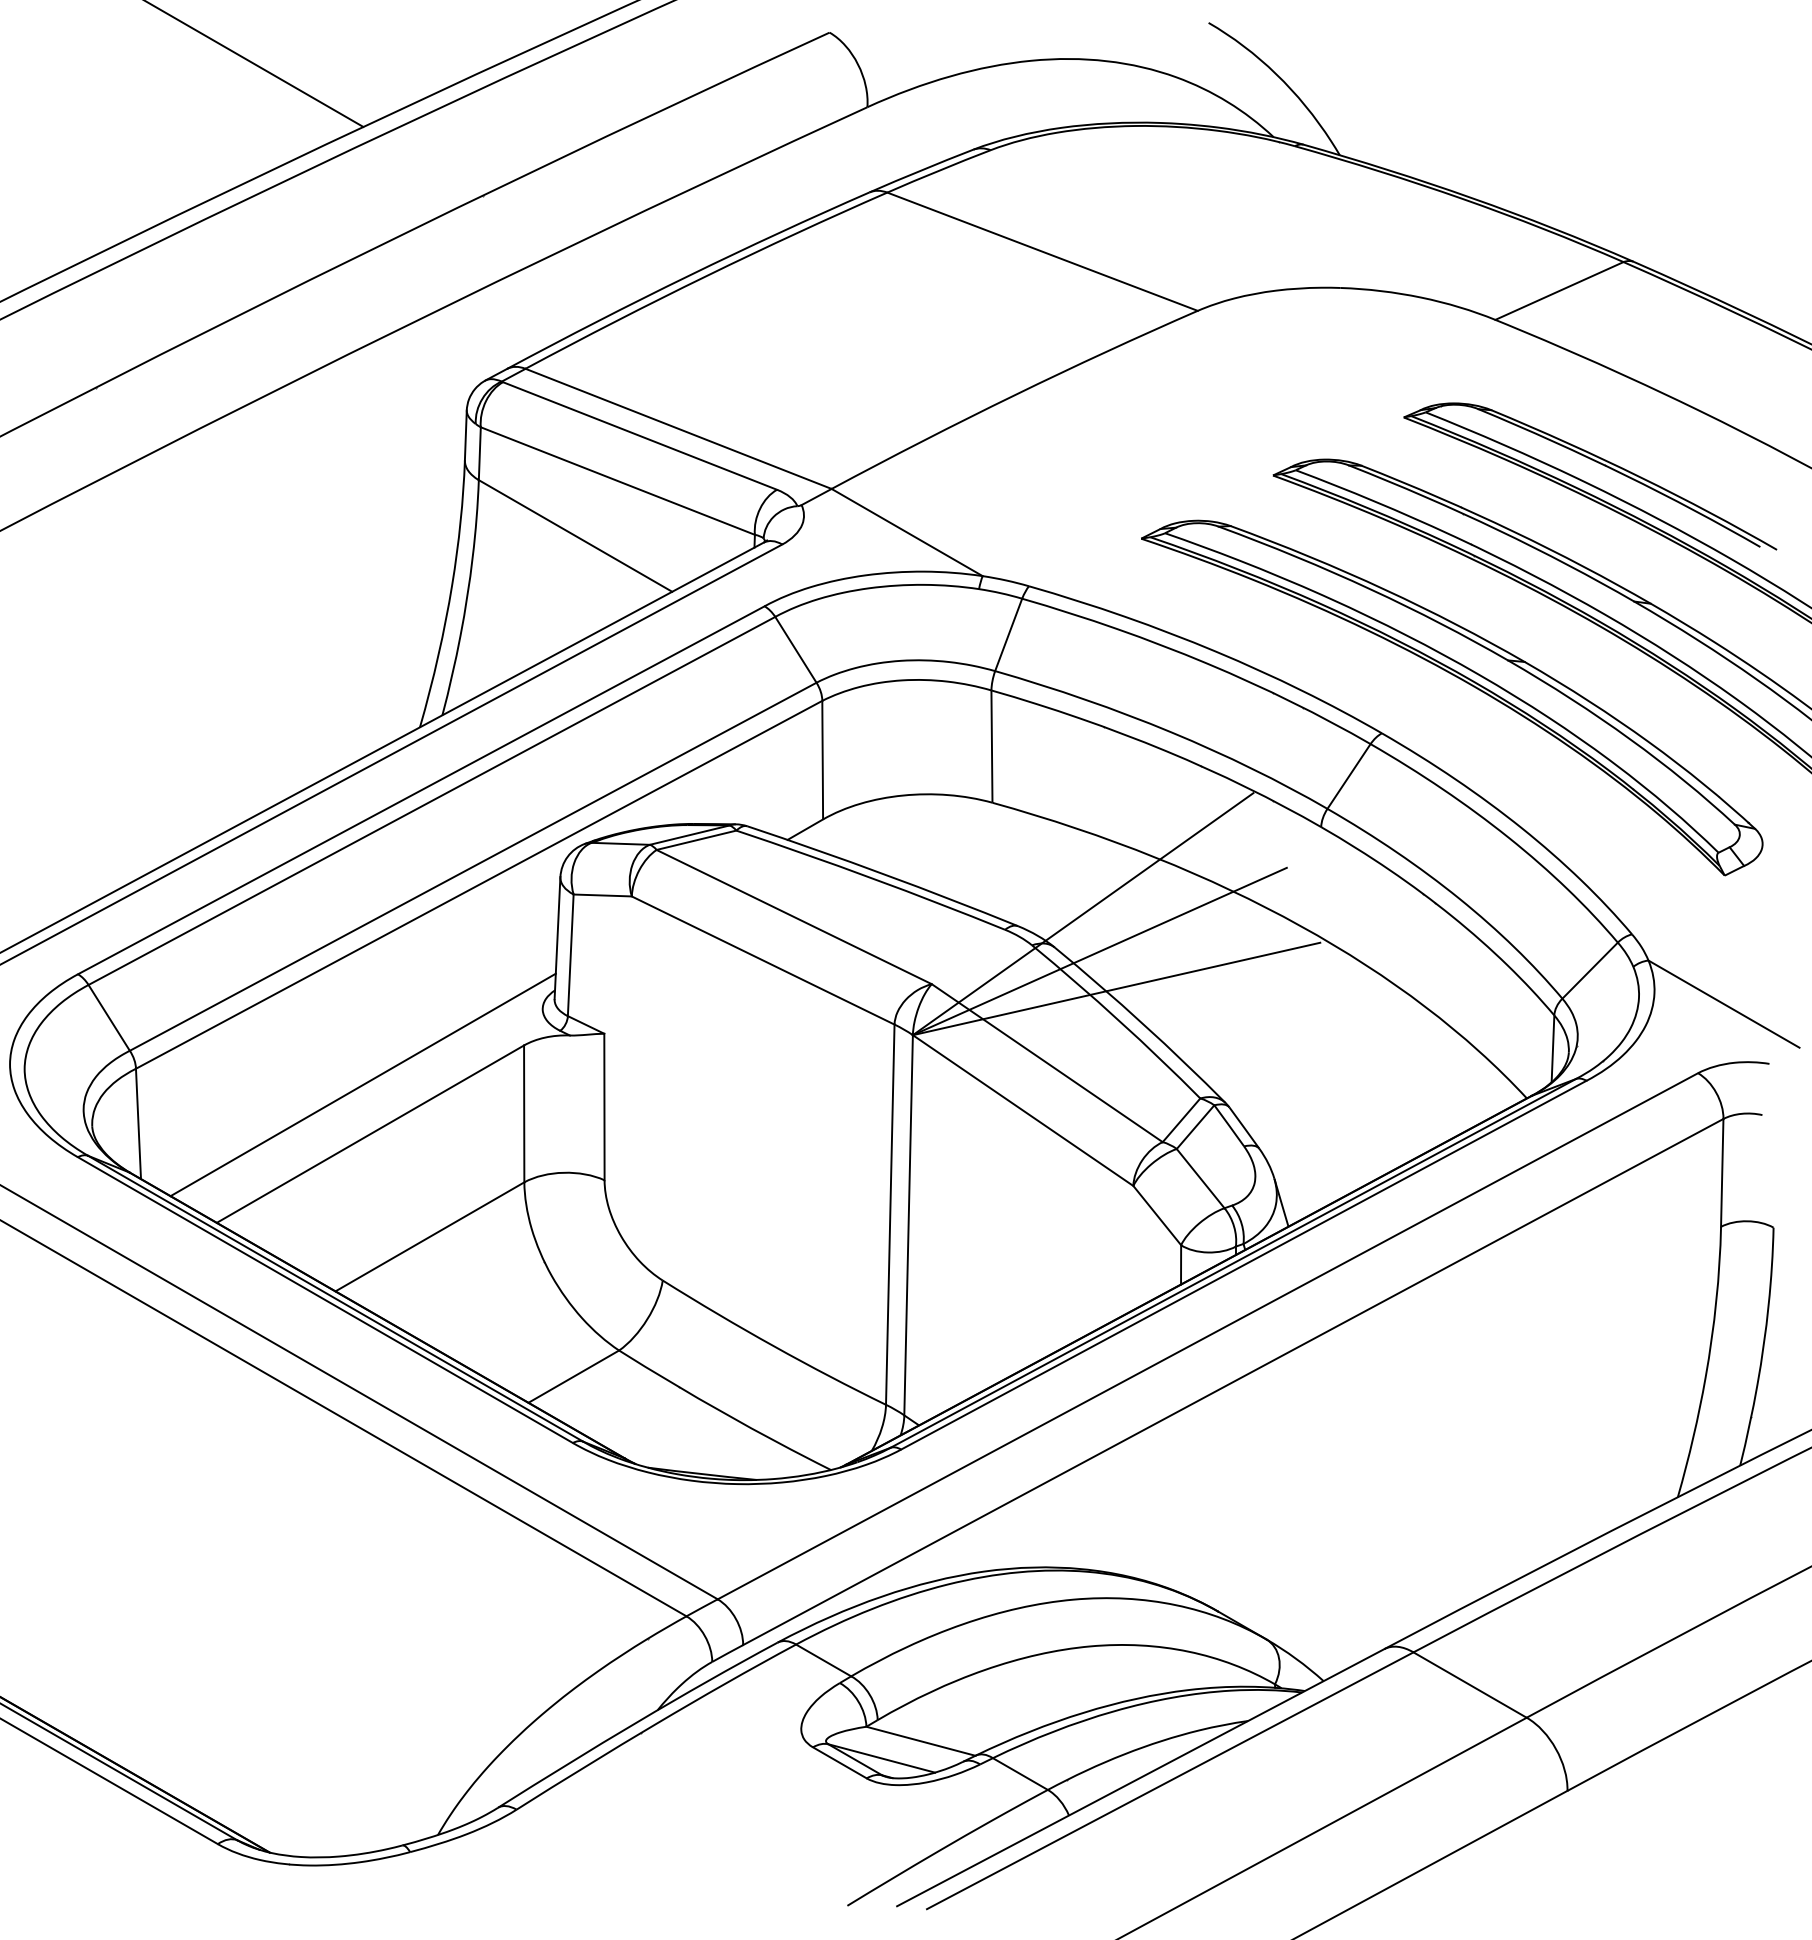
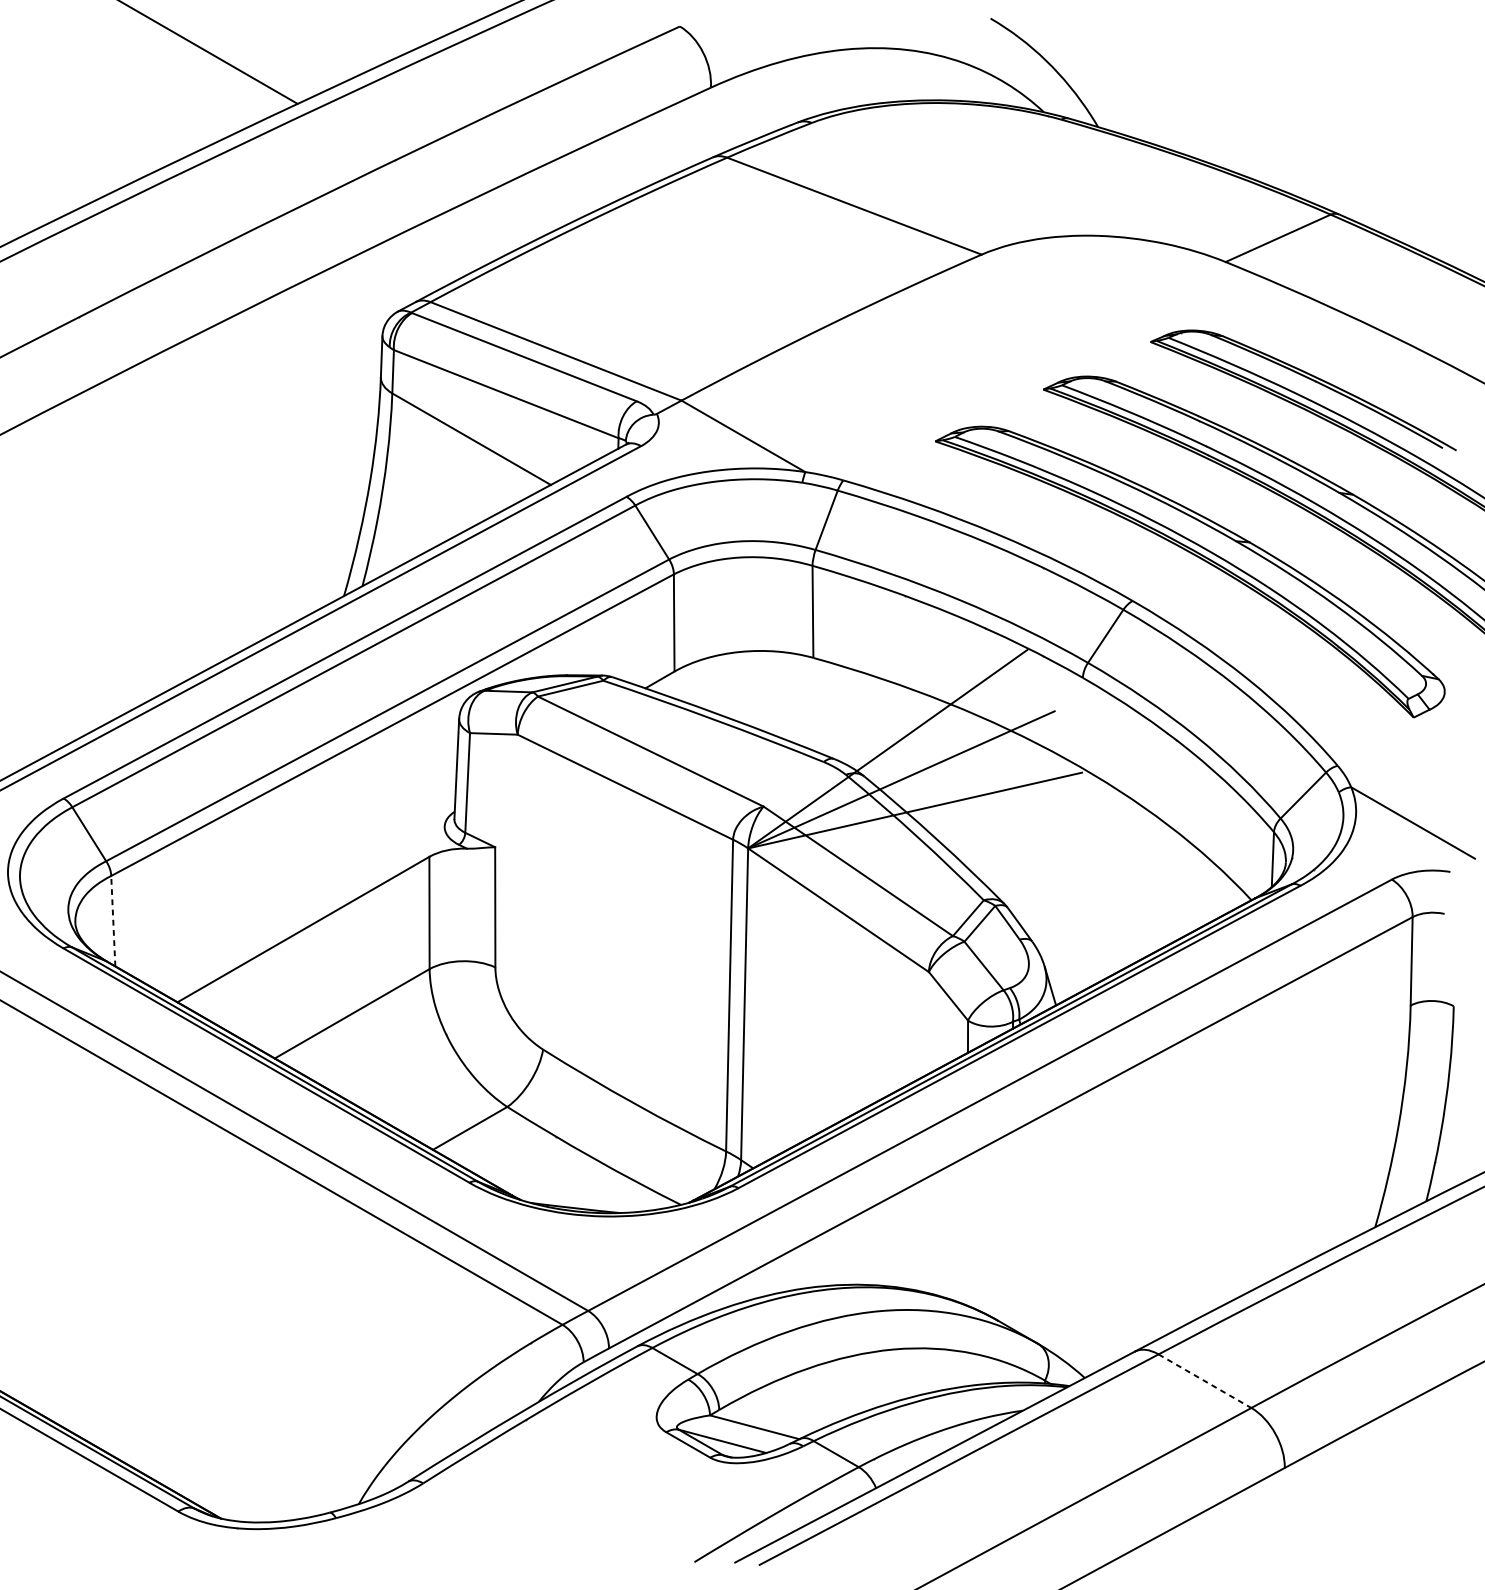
line: (362, 1084) -> (296, 888), removed
line: (138, 1123) -> (113, 920), solid -> dashed
line: (1470, 1685) -> (1205, 1381), solid -> dashed

